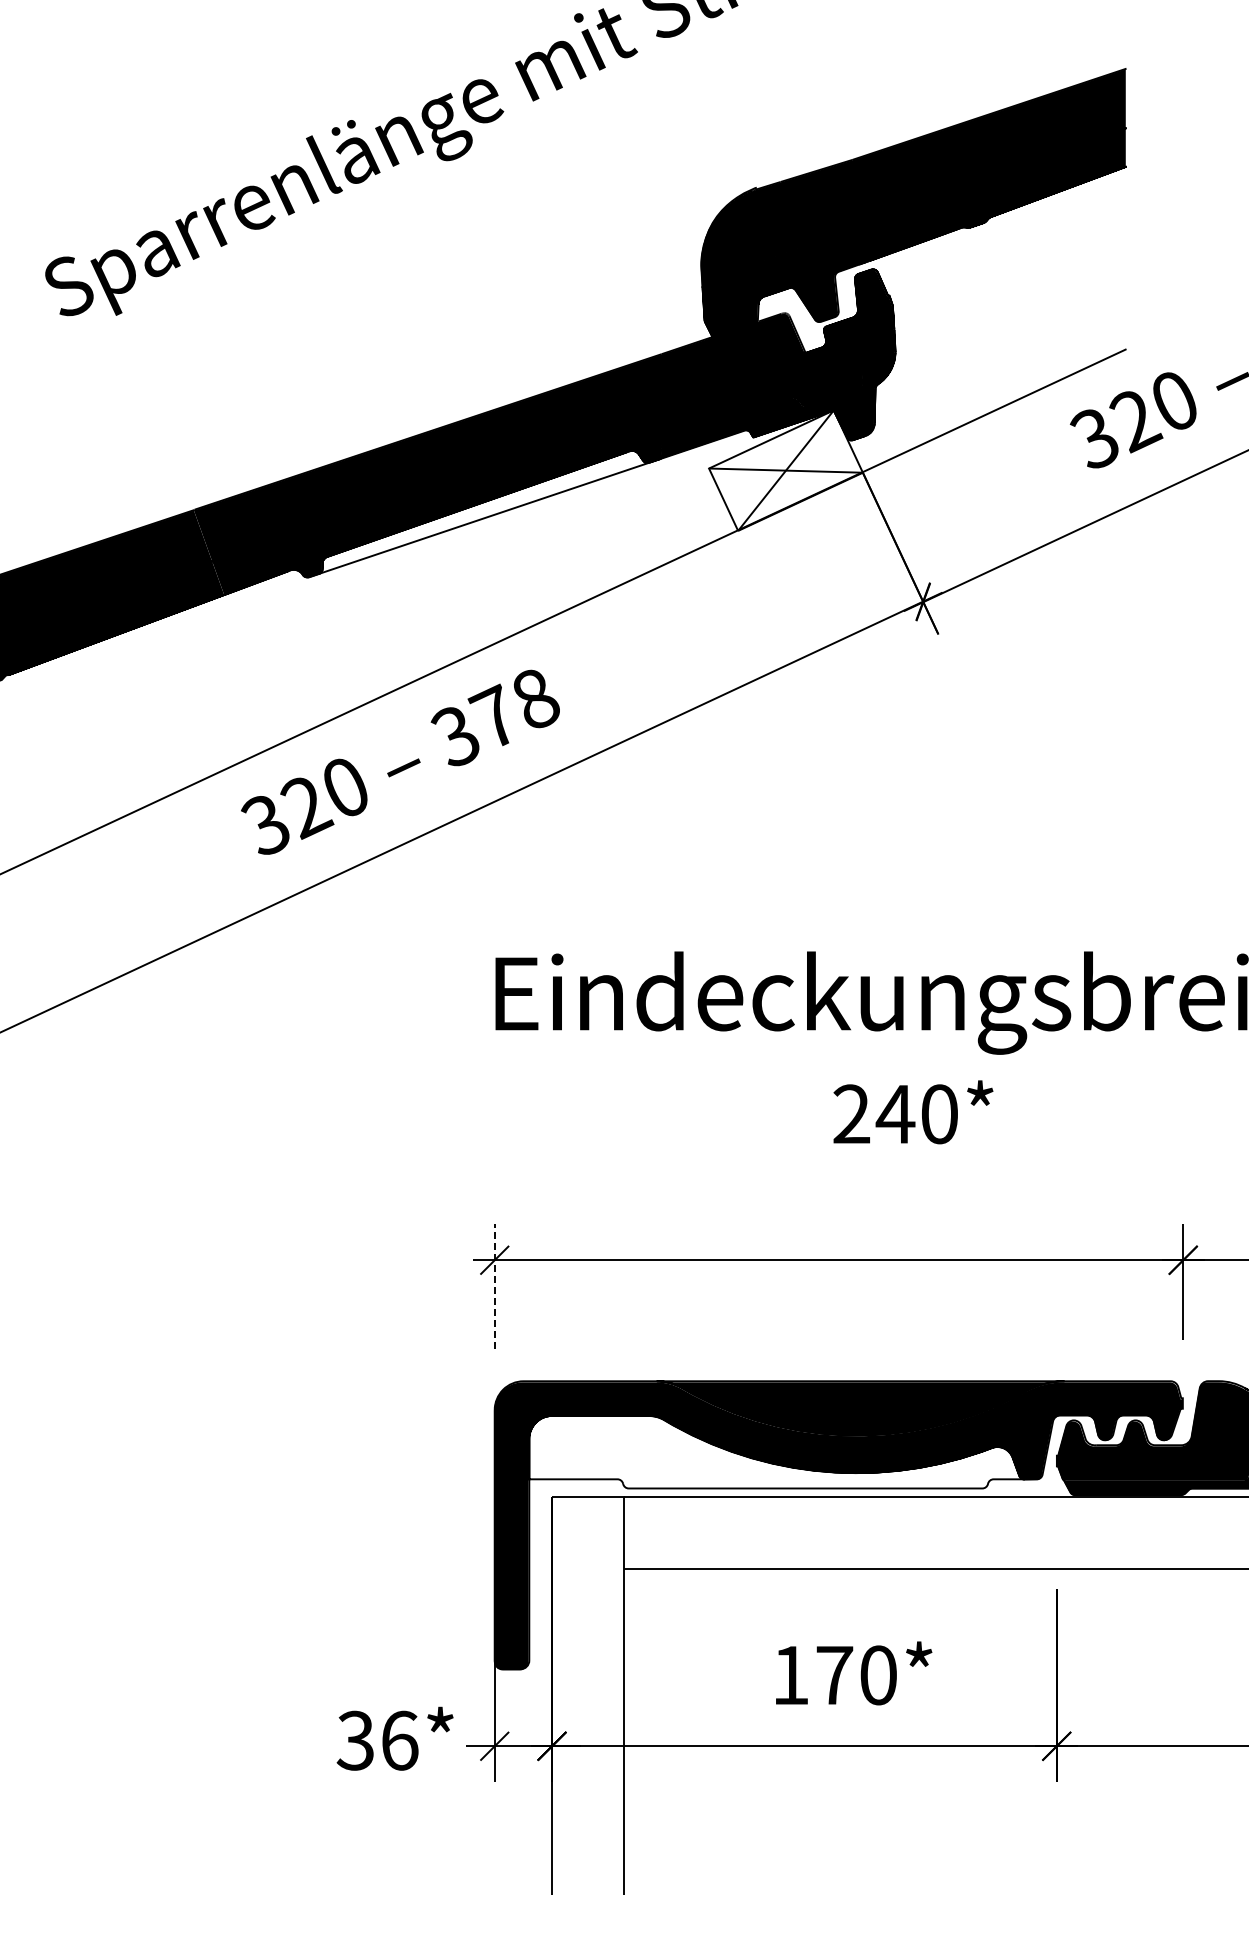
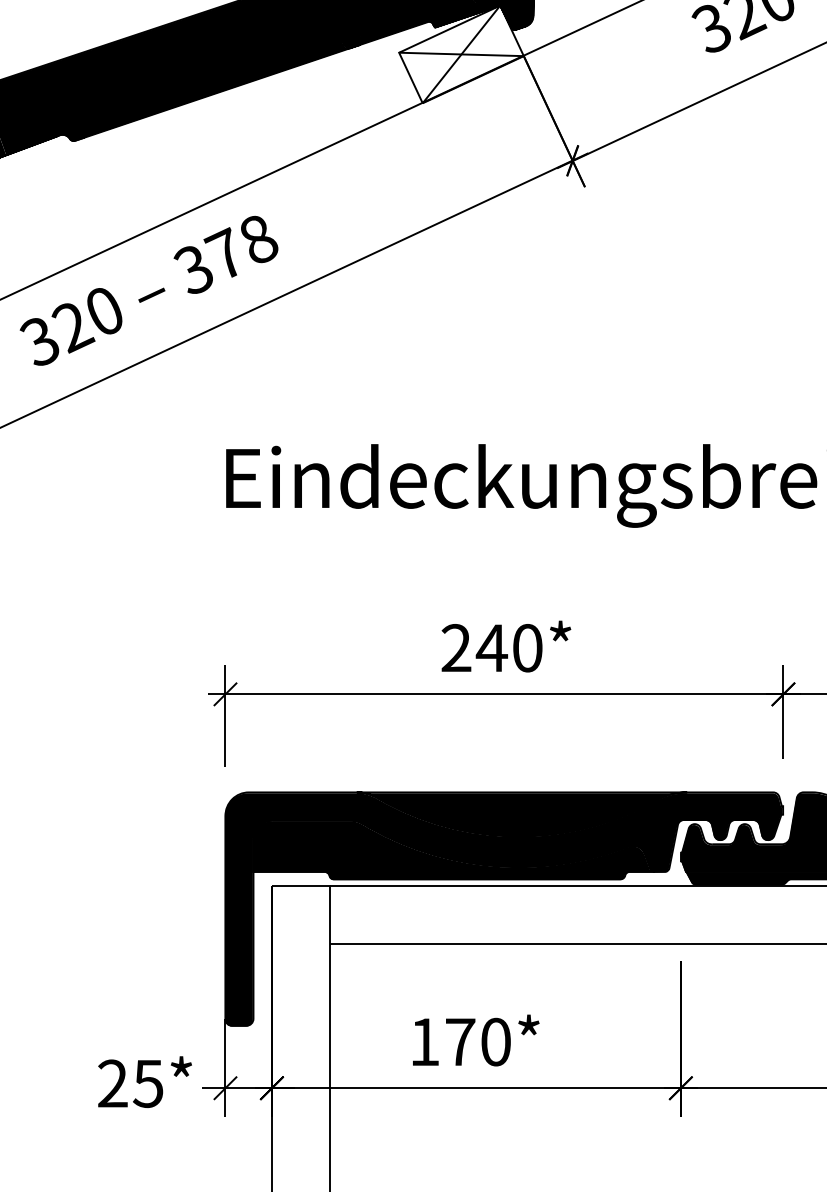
fill: (483, 512) -> (216, 88), added
text: (913, 1112) -> (506, 646), moved
line: (494, 1286) -> (225, 715), dashed -> solid
fill: (775, 1452) -> (452, 850), added
text: (854, 1673) -> (476, 1040), moved
text: (377, 1740) -> (130, 1083), 36* -> 25*

